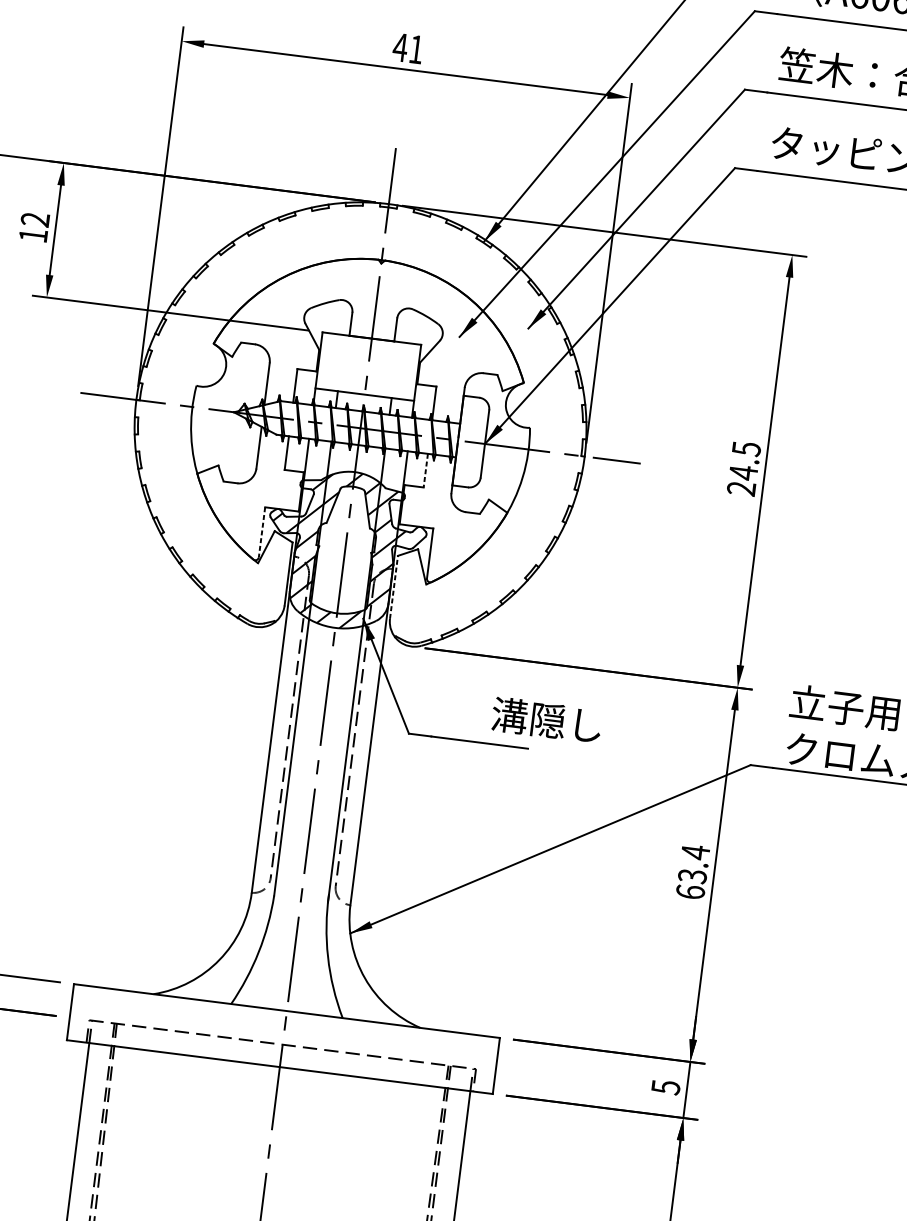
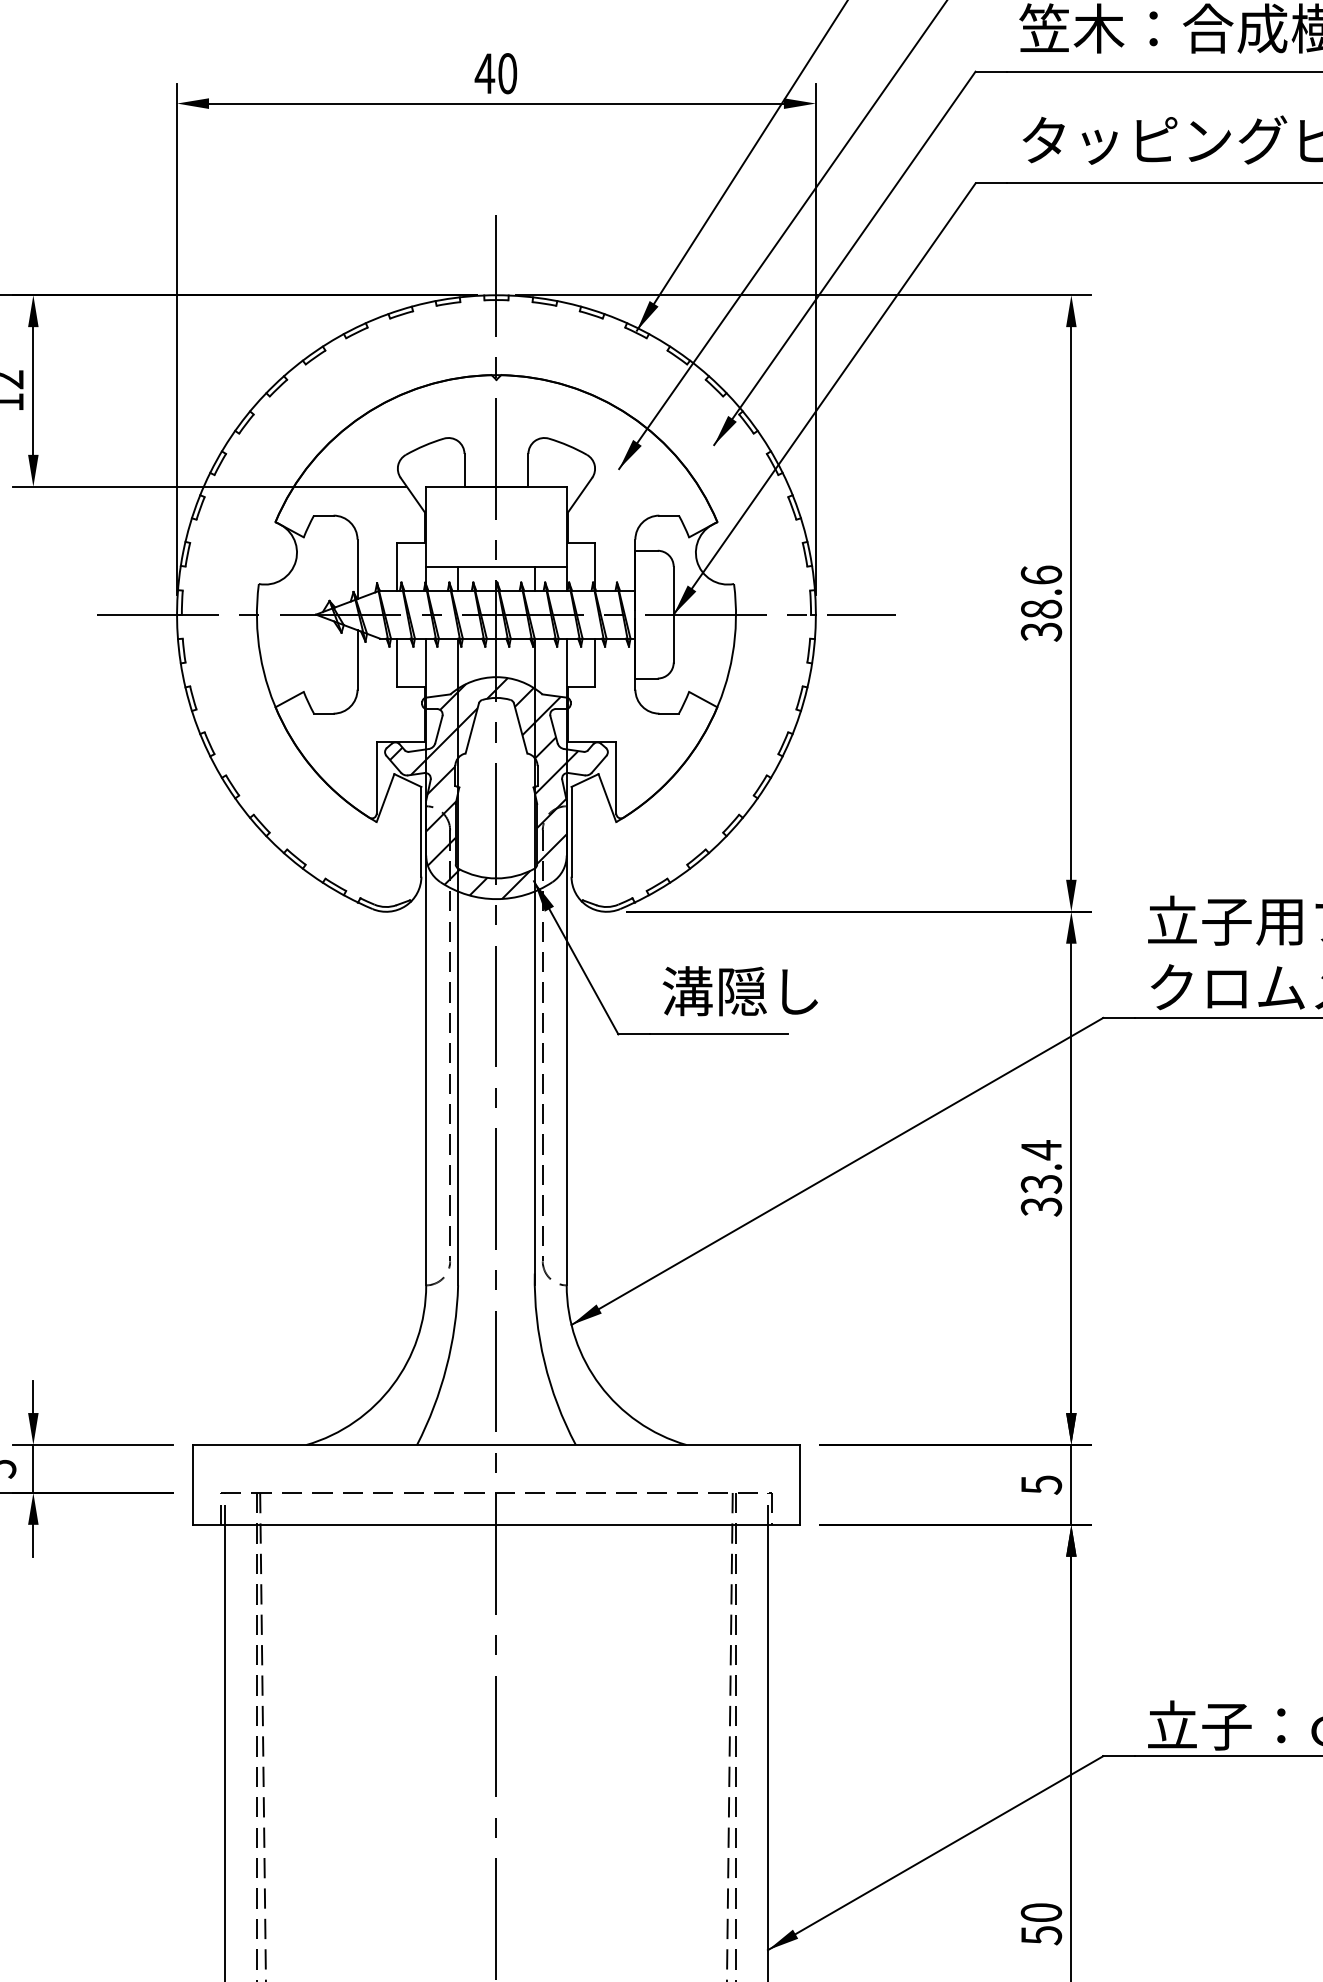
text: (416, 49) -> (507, 73), 41 -> 40
text: (744, 468) -> (1041, 603), 24.5 -> 38.6
line: (425, 470) -> (595, 662), dashed -> solid
line: (261, 532) -> (376, 778), dashed -> solid
line: (394, 587) -> (571, 831), dashed -> solid
text: (546, 720) -> (739, 991), moved
text: (690, 891) -> (1041, 1206), 63.4 -> 33.4

